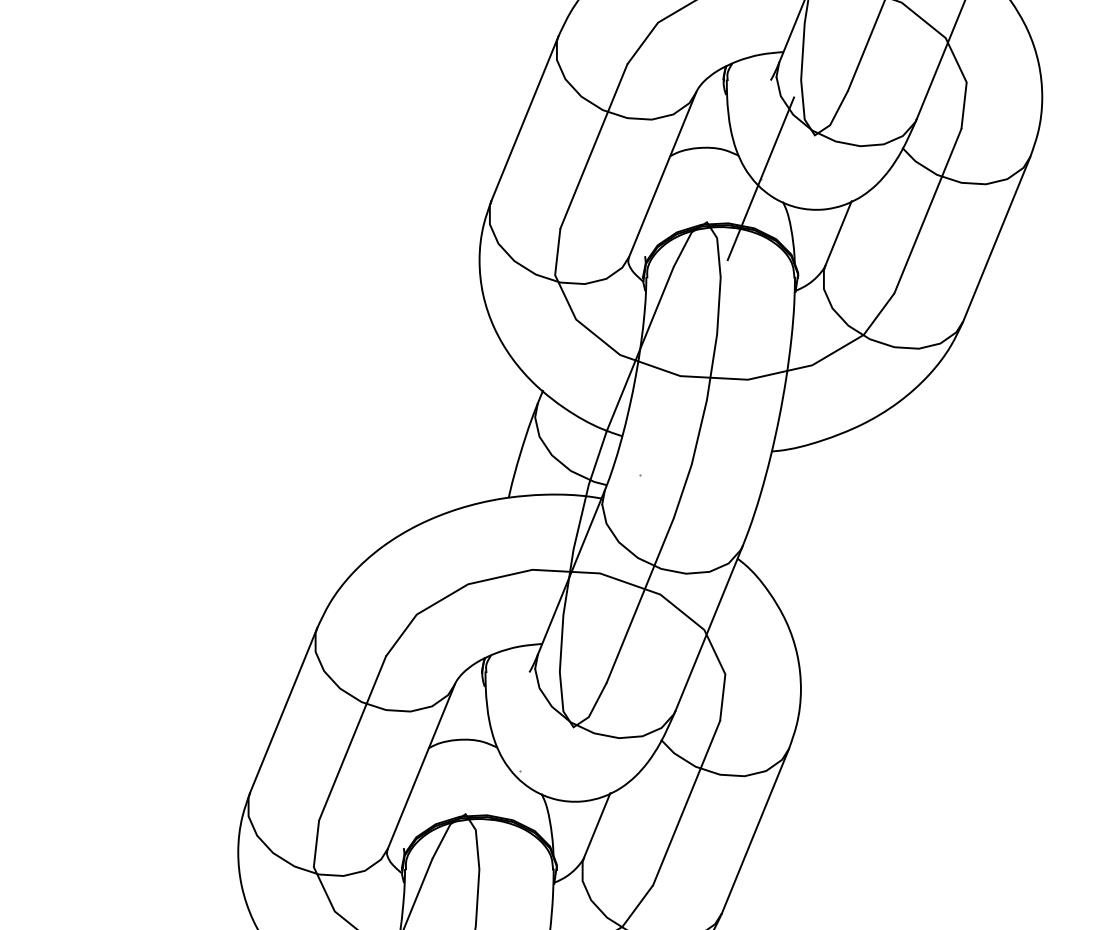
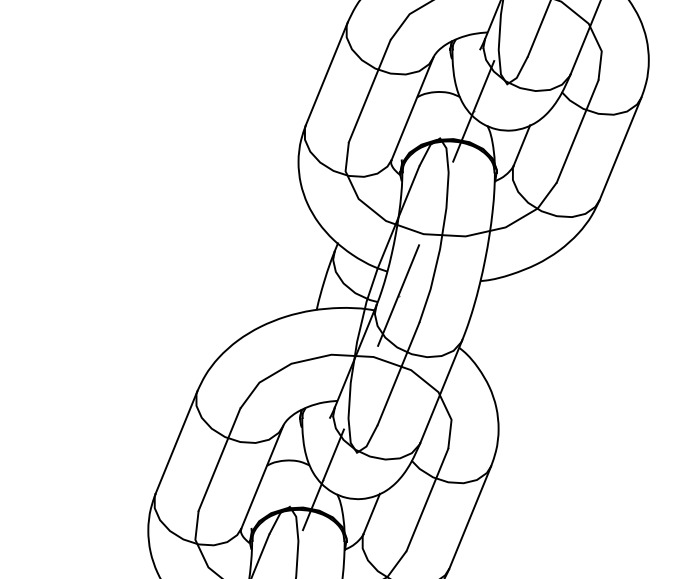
line: (640, 474) -> (398, 295), added
line: (519, 770) -> (323, 479), added

